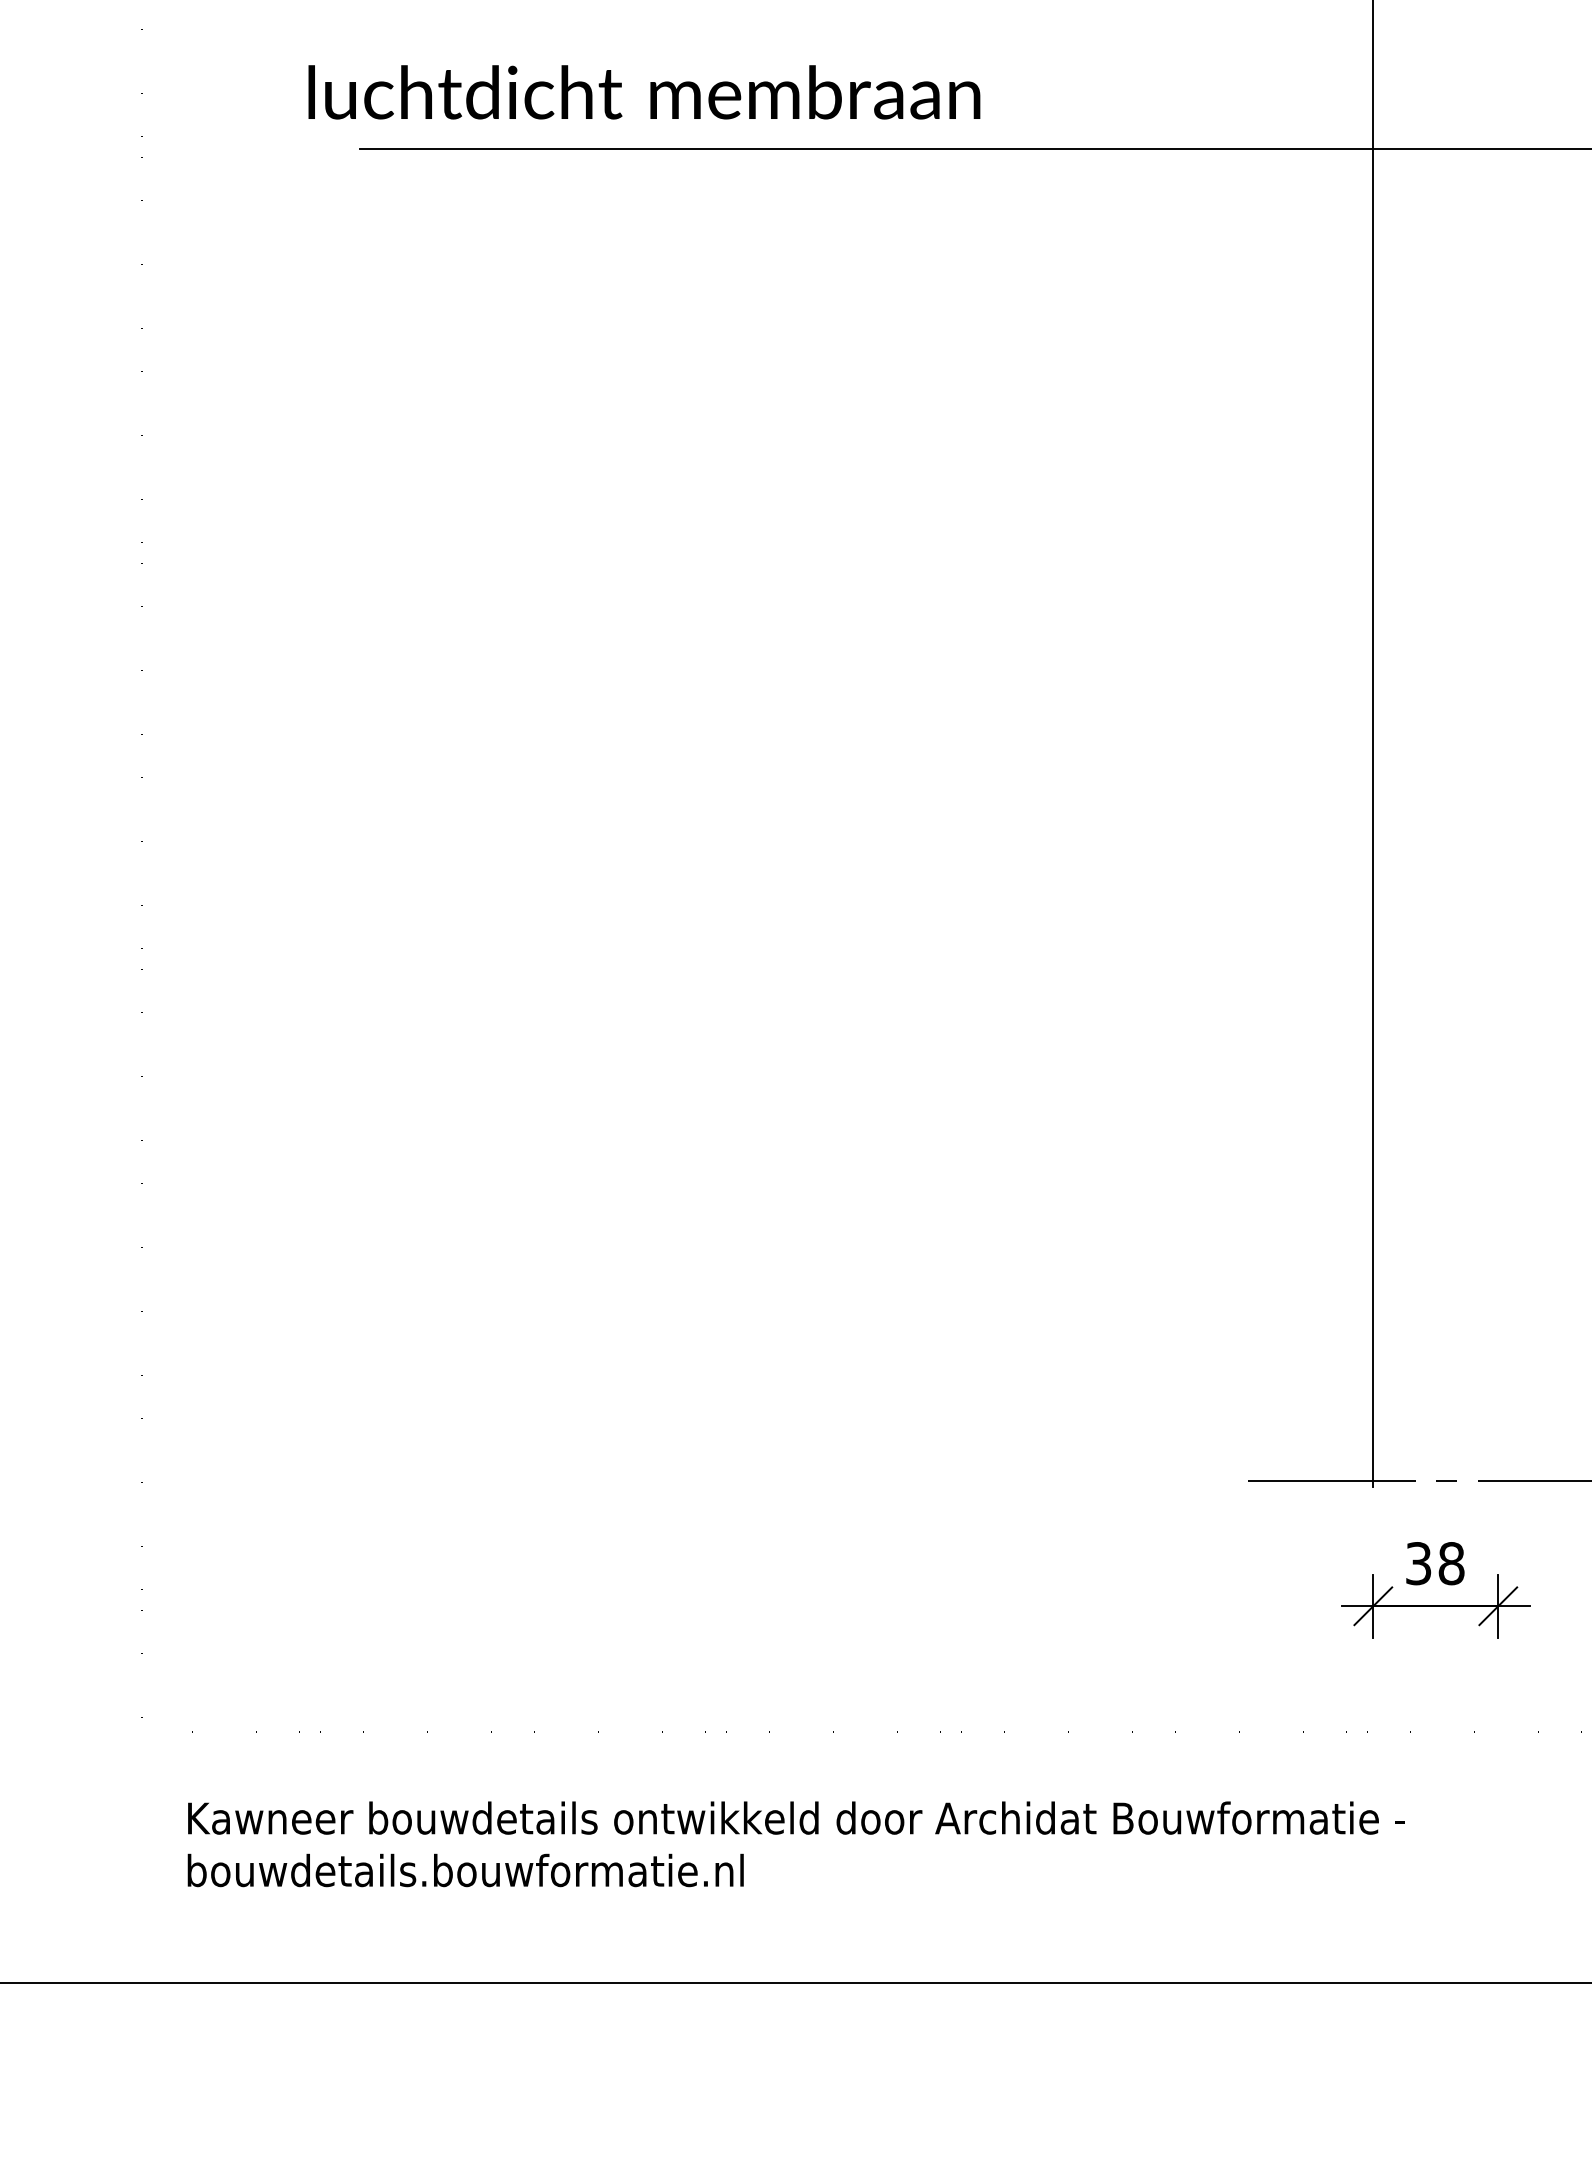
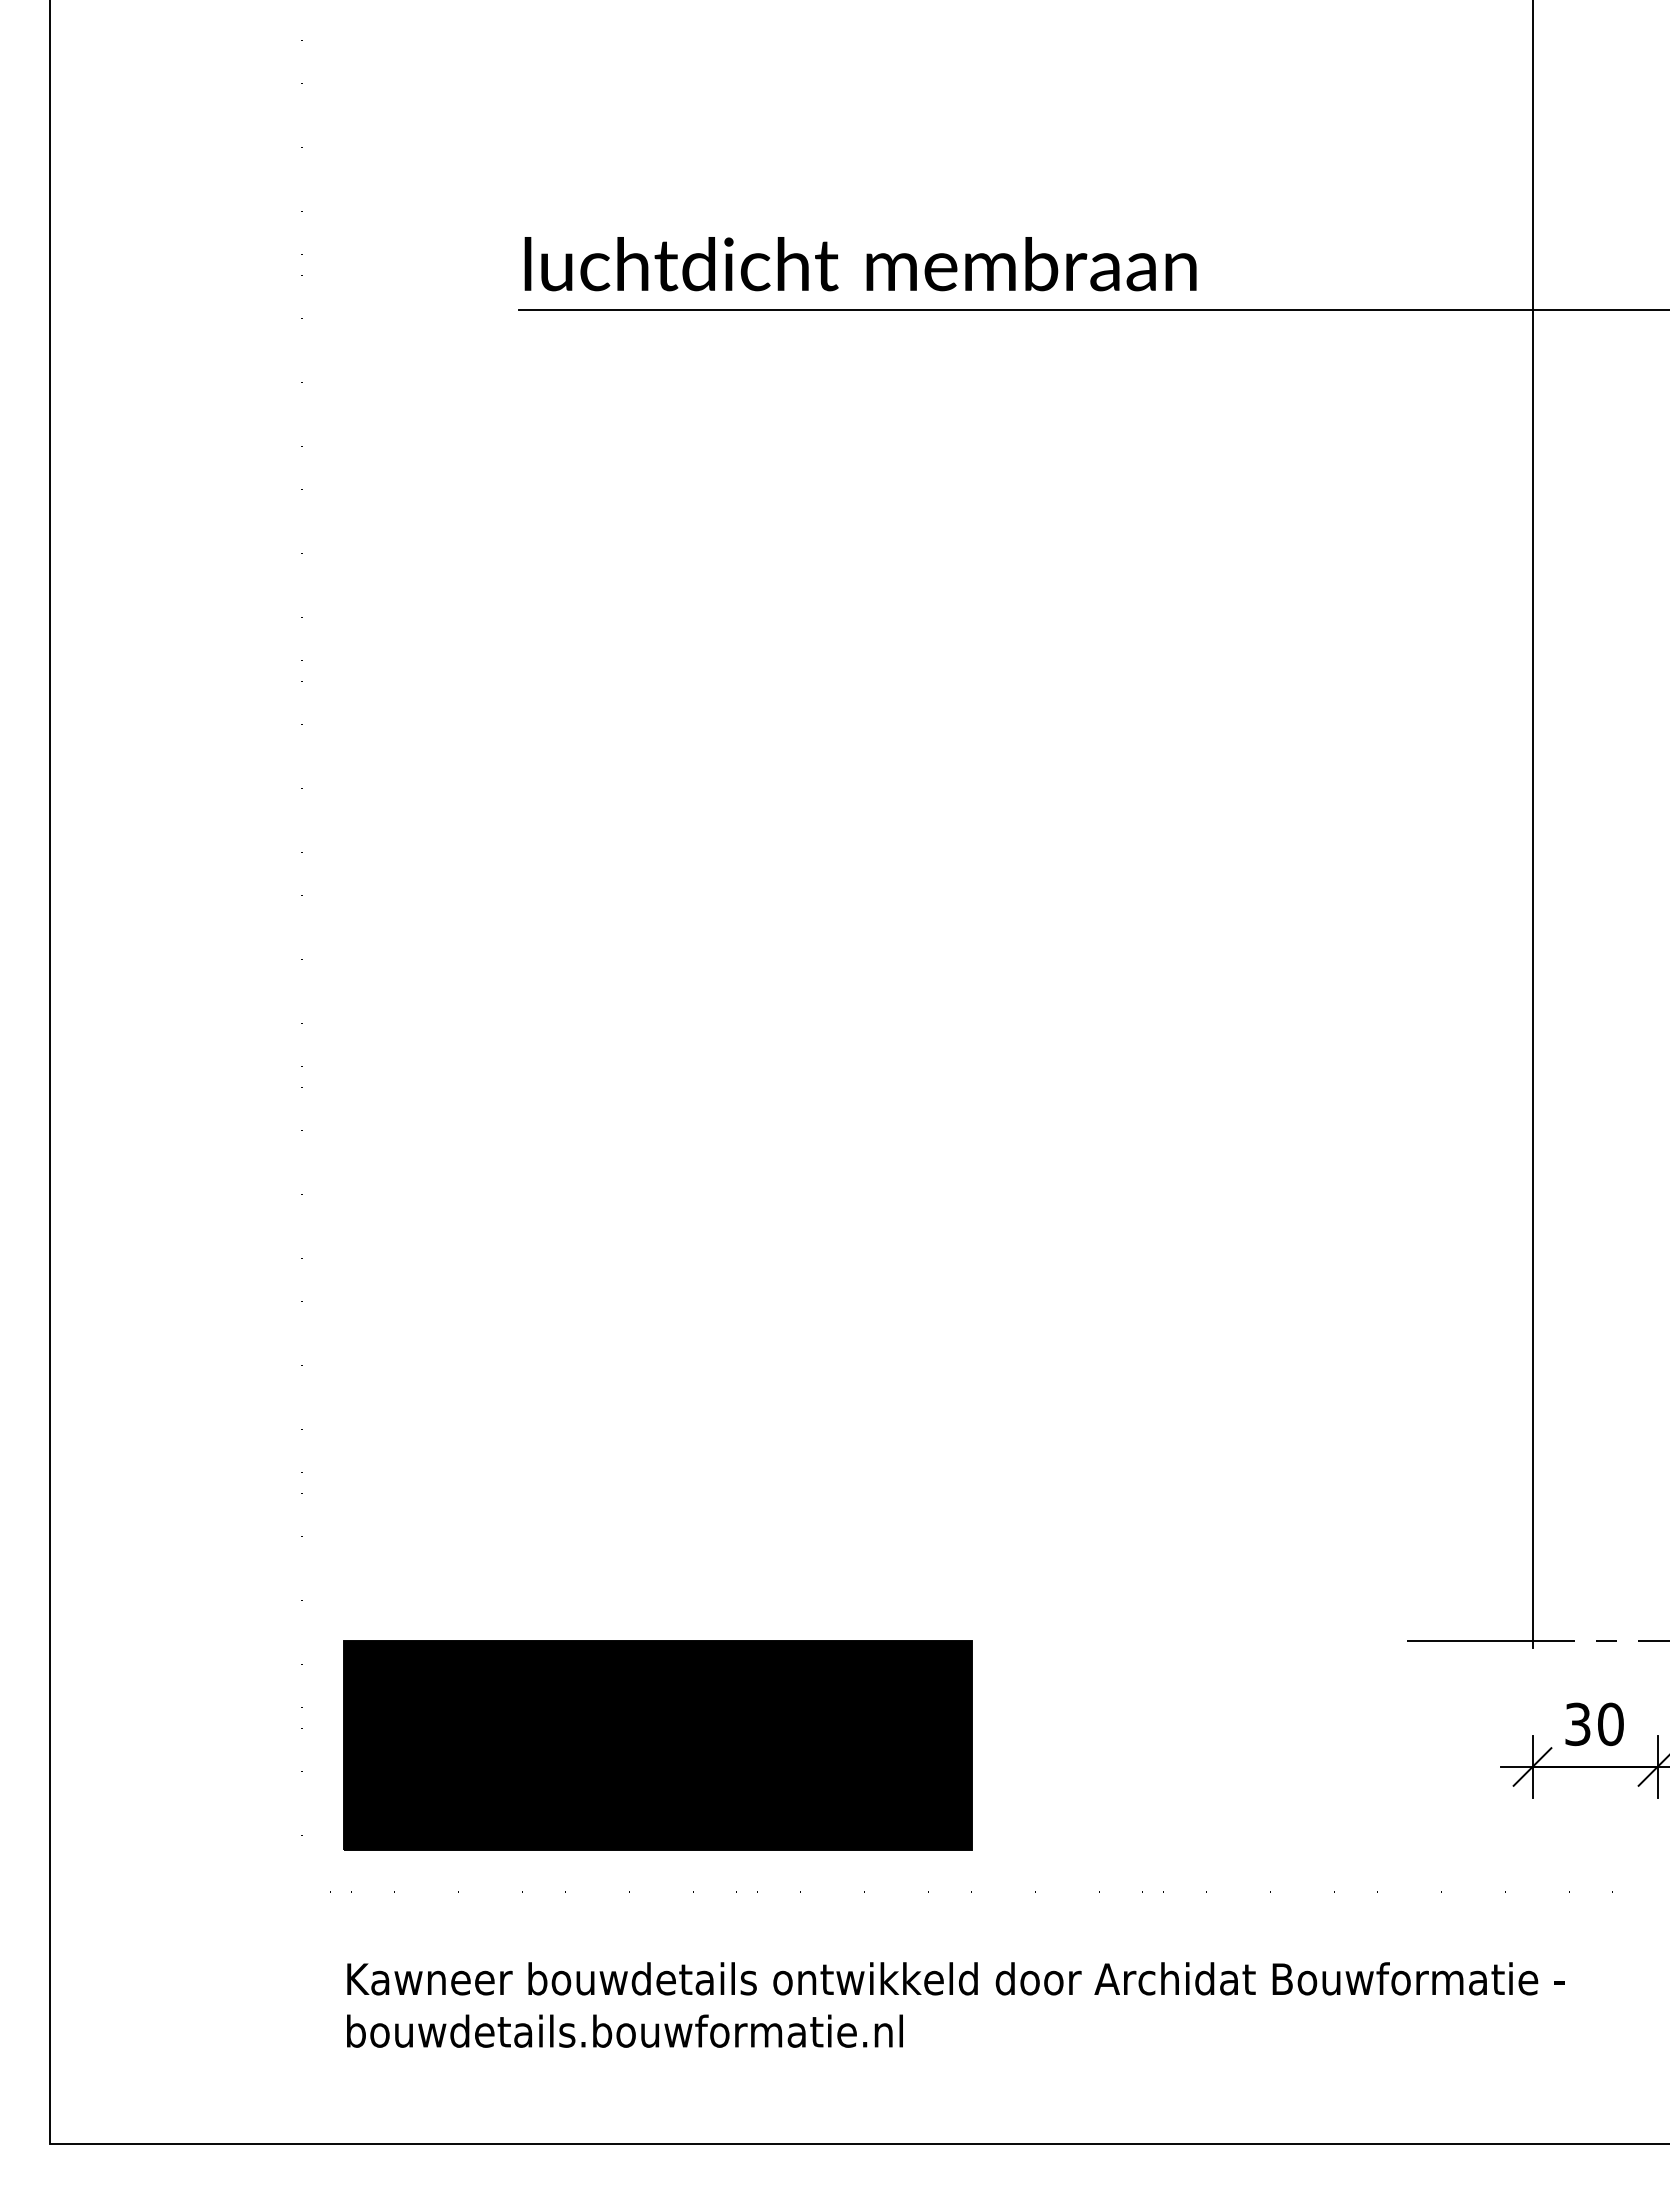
text: (644, 92) -> (860, 264), moved
text: (1451, 1562) -> (1610, 1723), 38 -> 30
part: (498, 1584) -> (657, 1745), added

